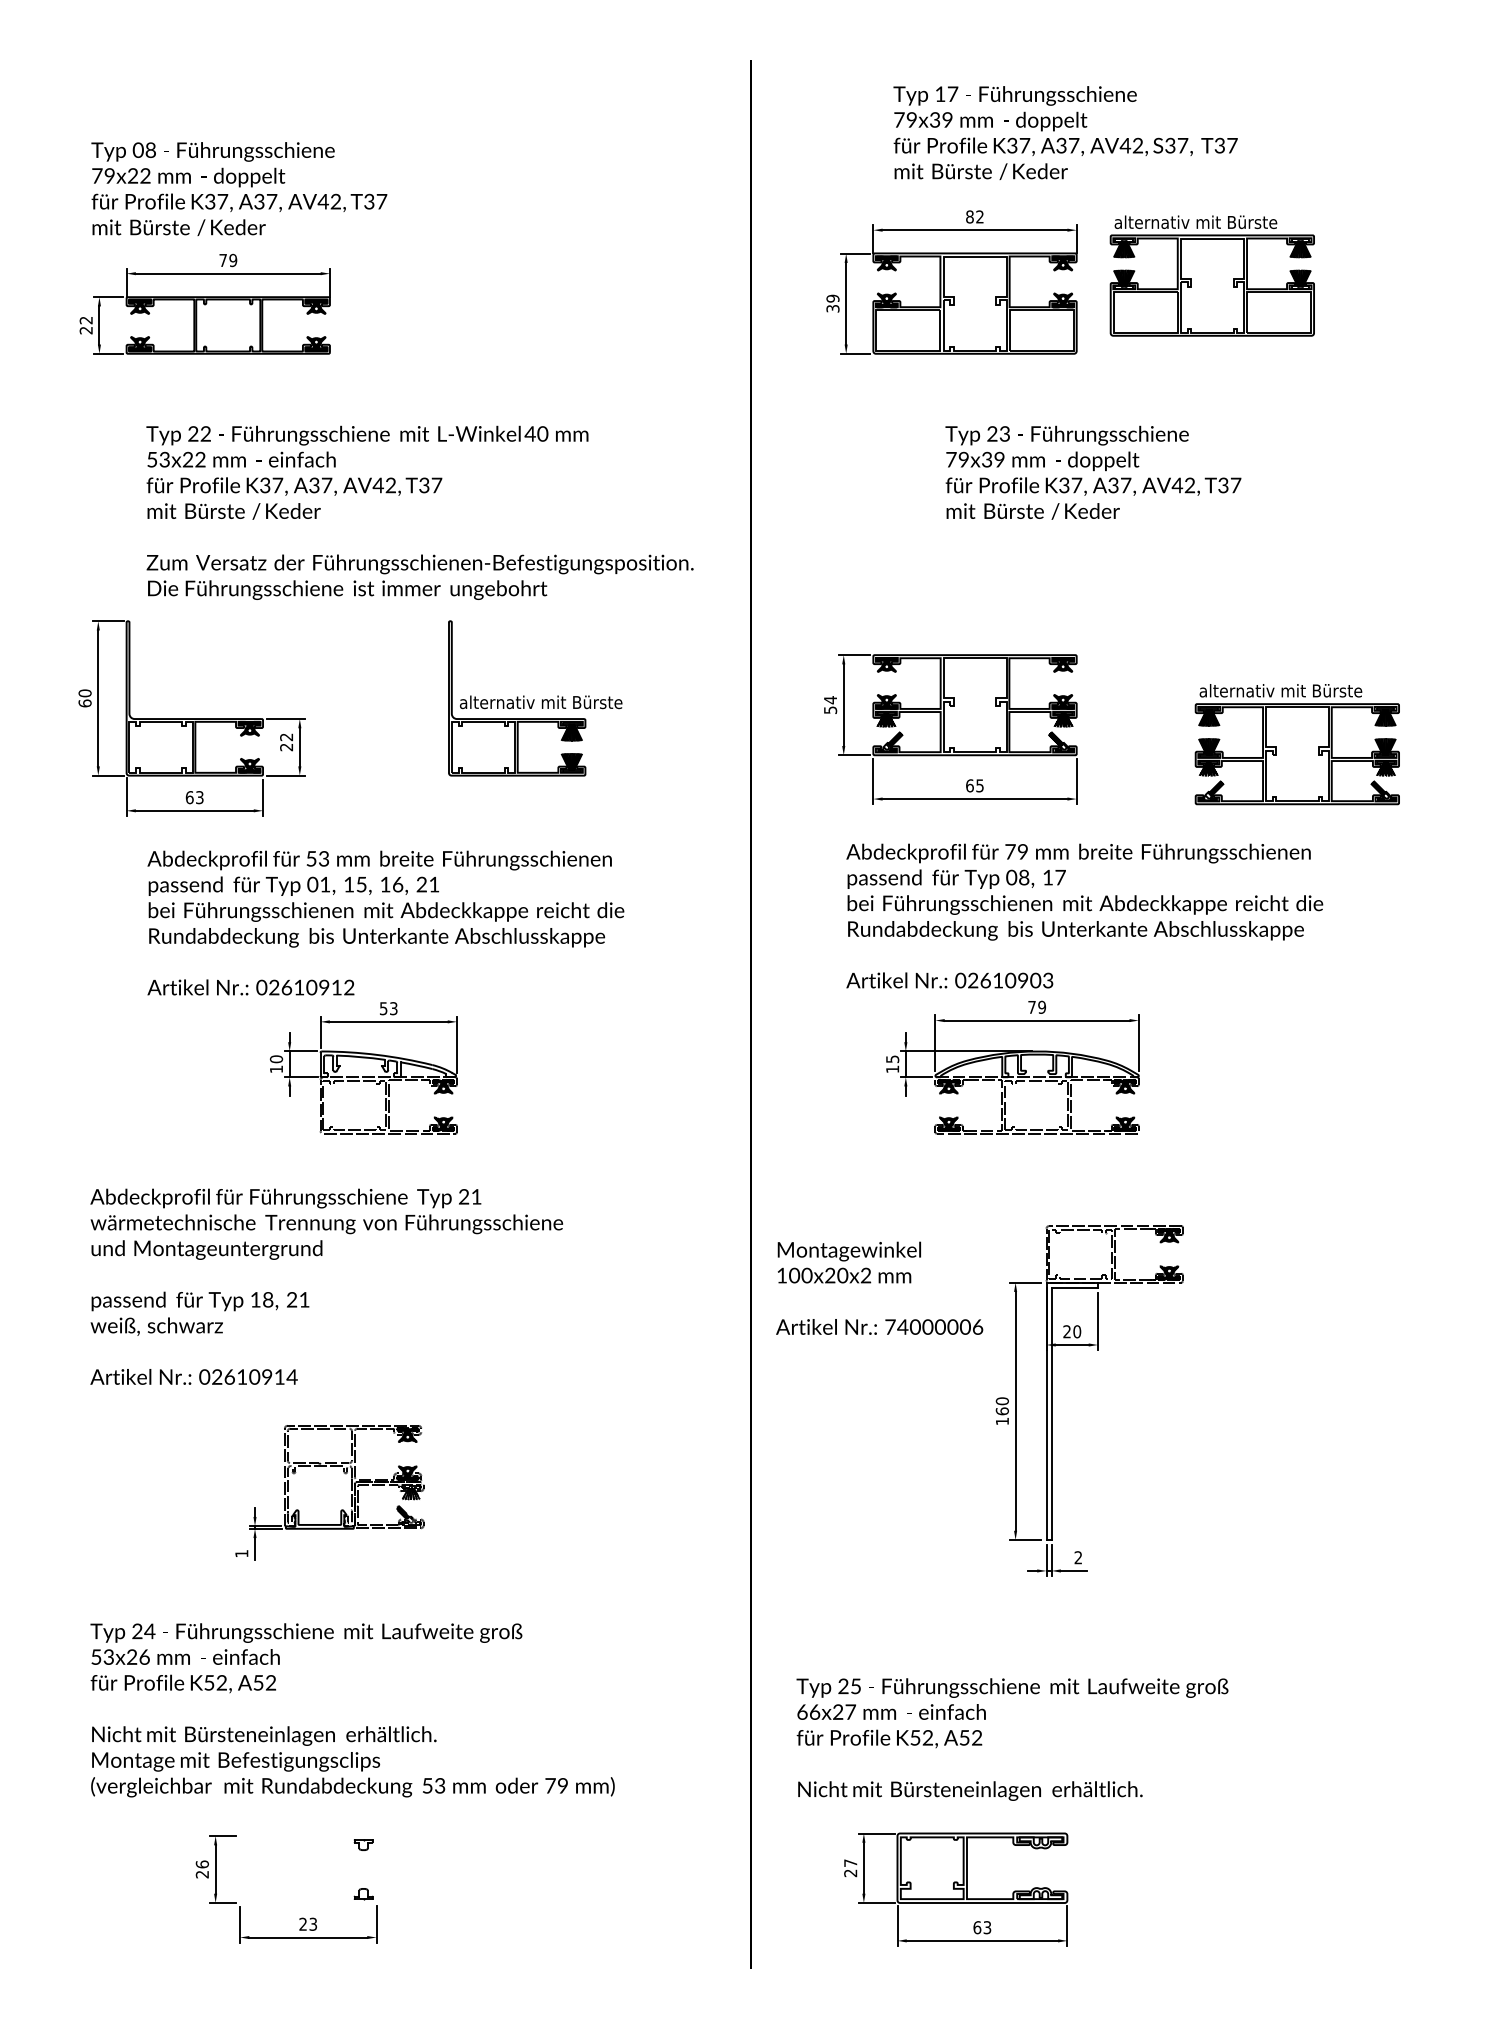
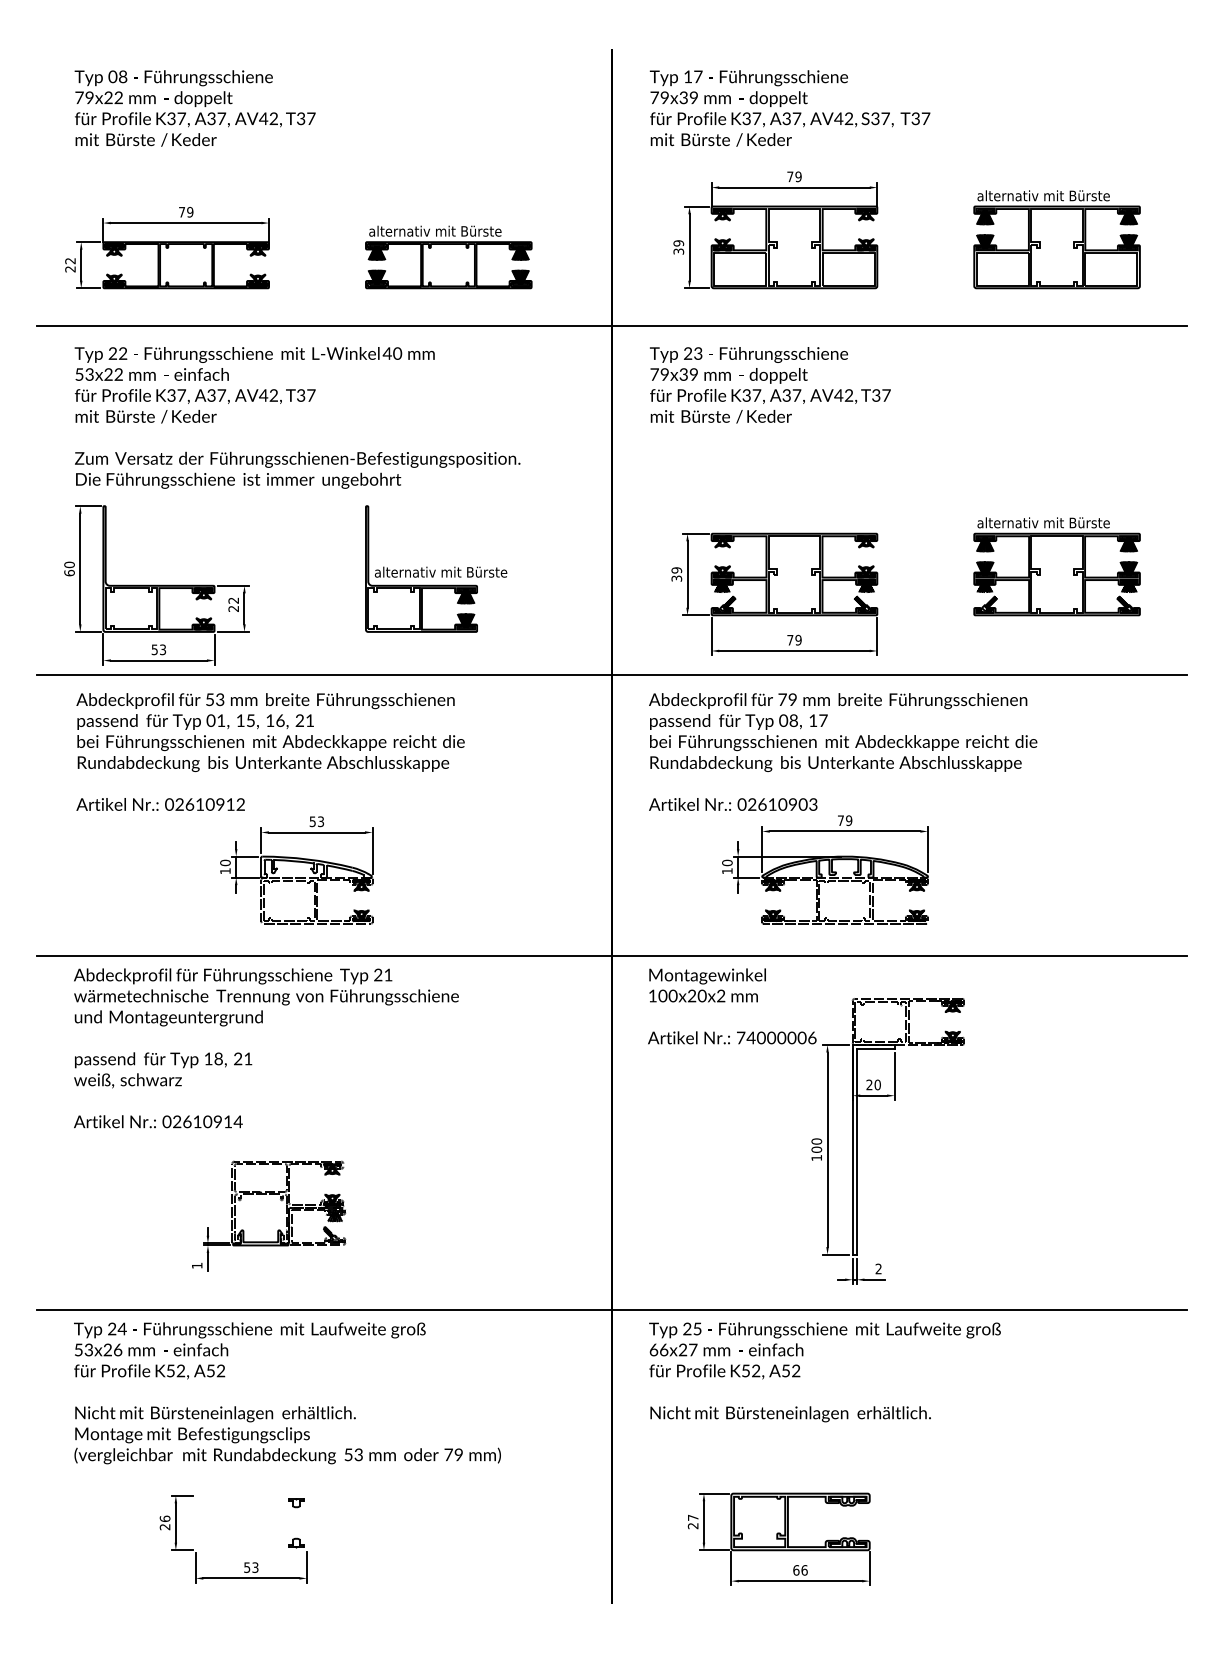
text: (1065, 132) -> (789, 108), moved
text: (239, 188) -> (195, 108), moved
text: (974, 216) -> (794, 176), 82 -> 79
part: (1211, 275) -> (1056, 239), moved
part: (550, 315) -> (448, 257), added
line: (750, 400) -> (611, 326), added
text: (1093, 472) -> (770, 384), moved
text: (419, 512) -> (297, 417), moved
text: (830, 704) -> (676, 573), 54 -> 39
part: (1296, 744) -> (1056, 566), moved
text: (974, 785) -> (794, 639), 65 -> 79
text: (189, 797) -> (154, 649), 63 -> 53
line: (750, 828) -> (611, 674), added
text: (1084, 915) -> (842, 751), moved
text: (385, 922) -> (270, 751), moved
text: (892, 1059) -> (727, 863), 15 -> 10
line: (750, 1173) -> (611, 956), added
text: (879, 1287) -> (732, 1005), moved
text: (1001, 1411) -> (816, 1149), 160 -> 100
line: (750, 1607) -> (611, 1309), added
text: (1012, 1739) -> (825, 1372), moved
text: (302, 1923) -> (246, 1566), 23 -> 53
text: (987, 1927) -> (804, 1570), 63 -> 66

